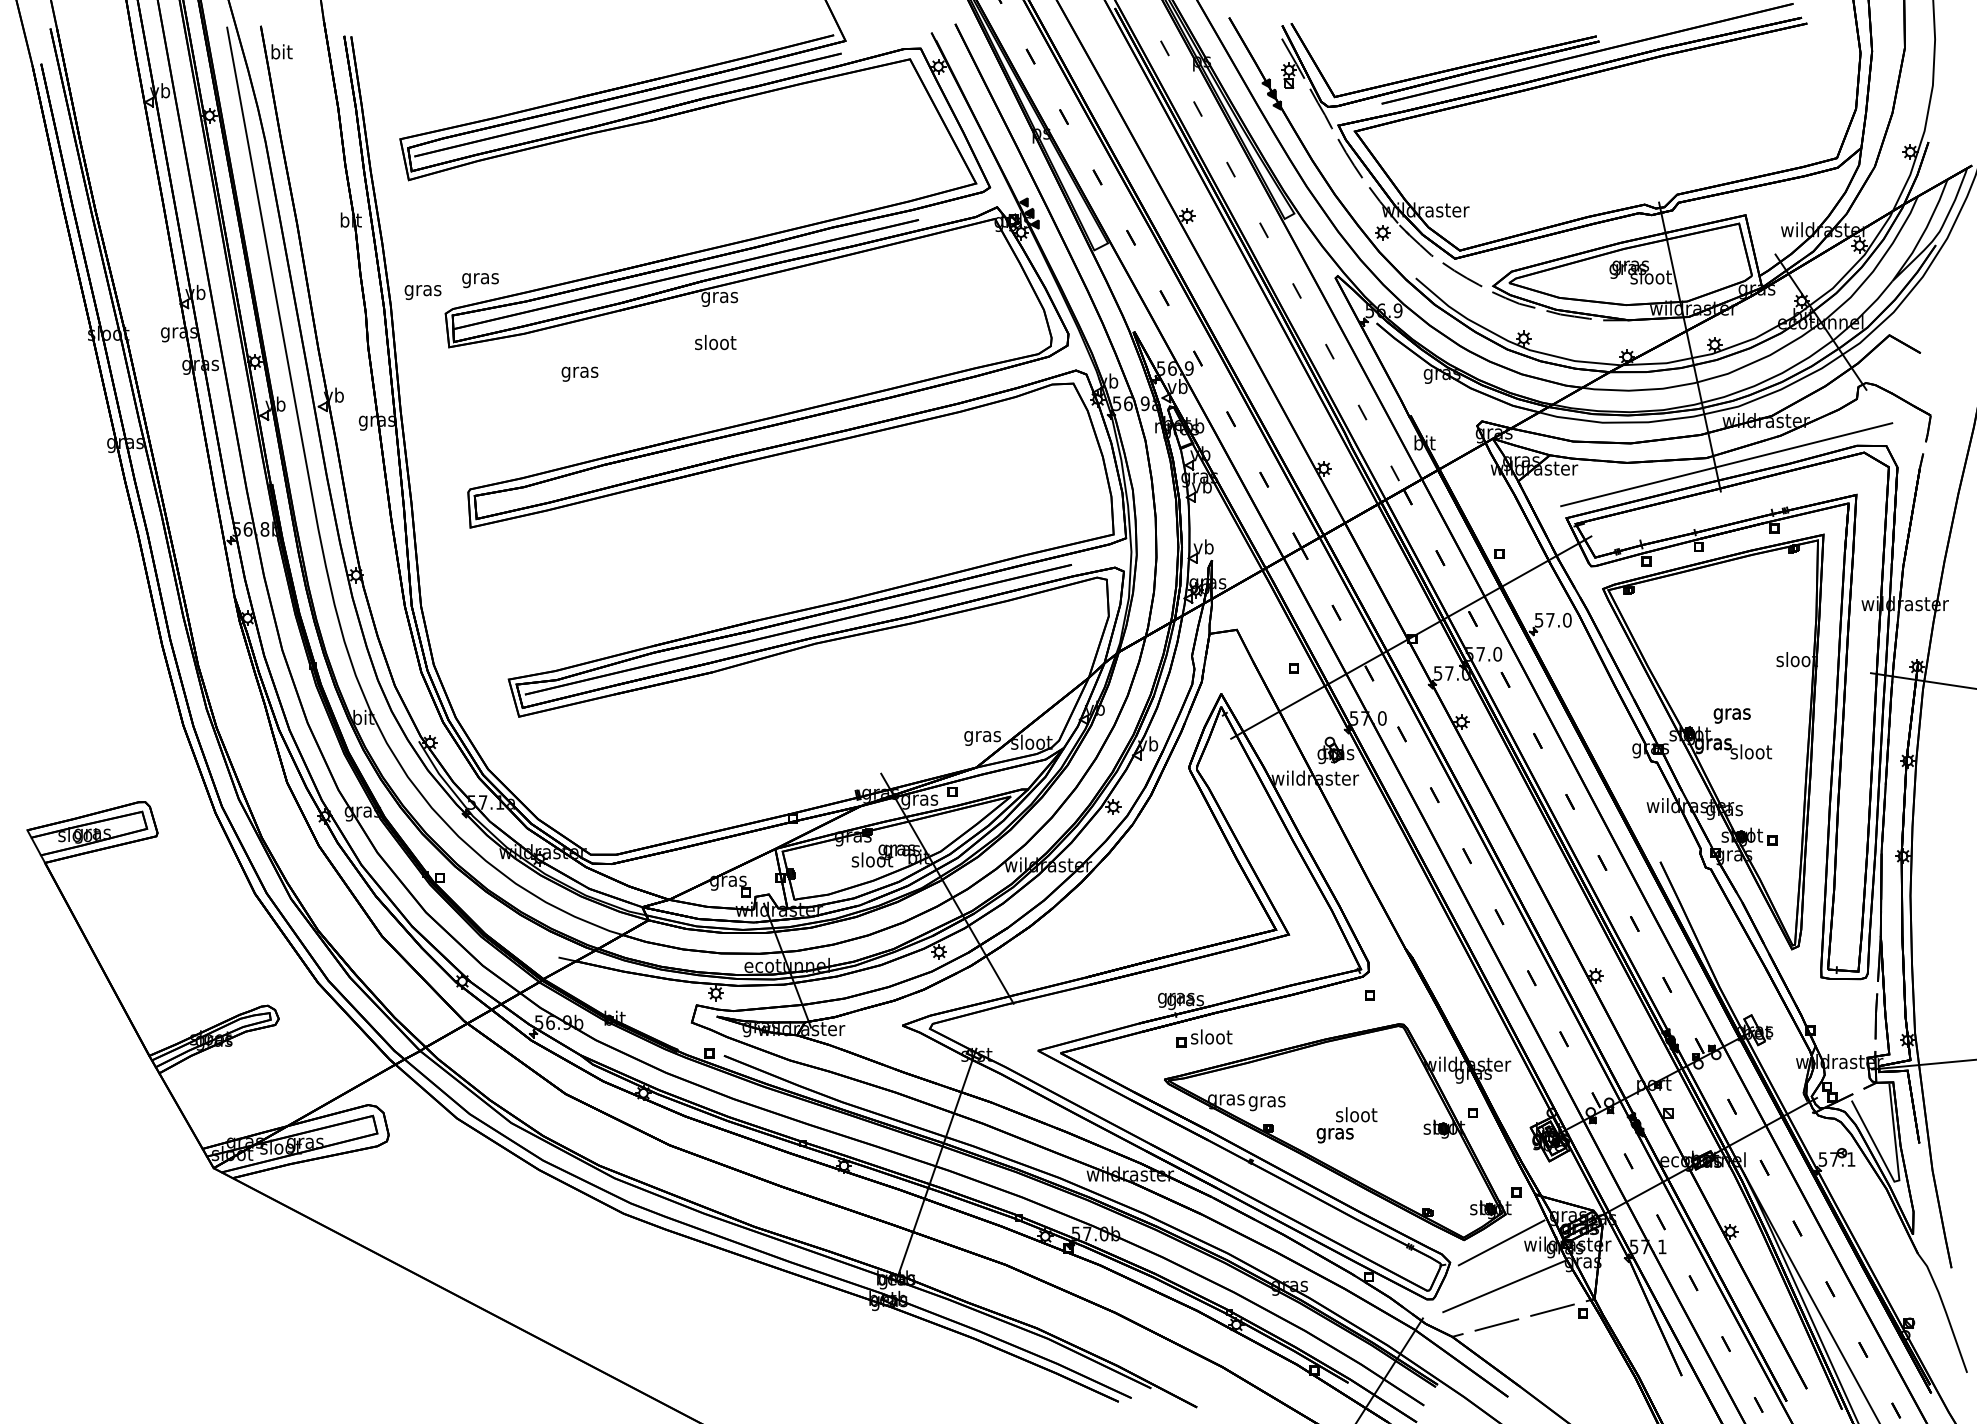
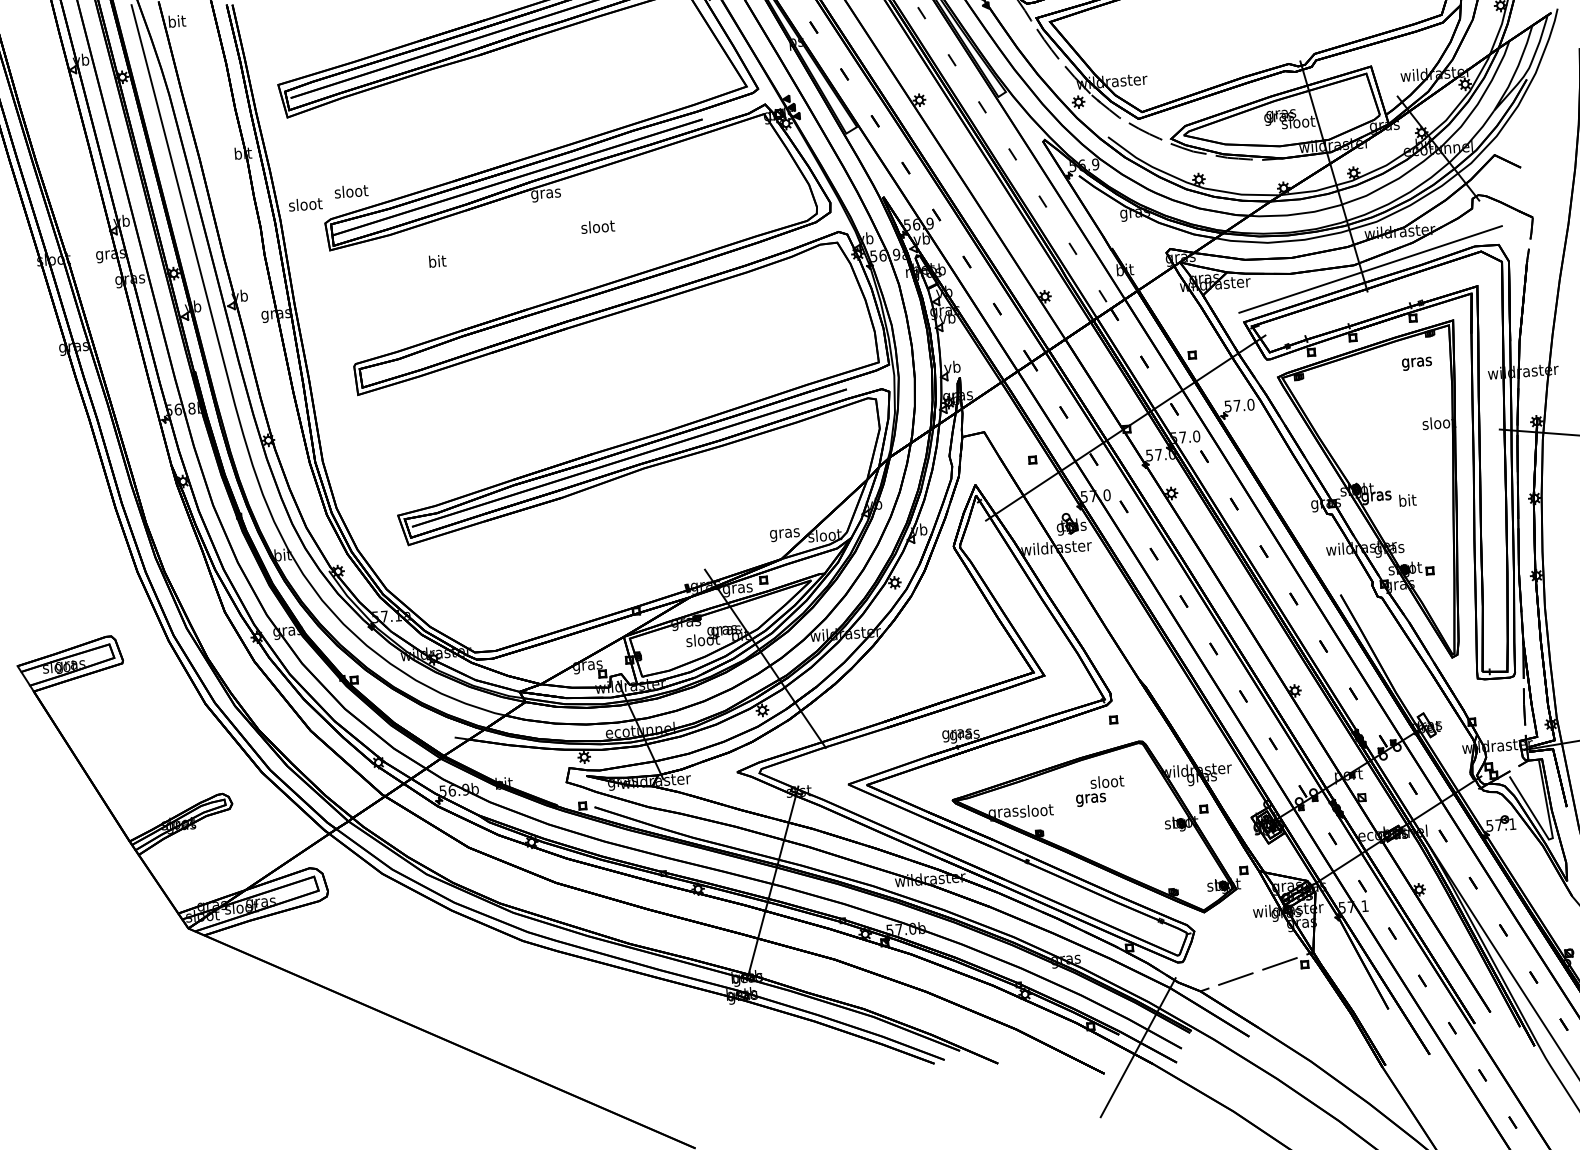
text: (480, 278) -> (351, 192), gras -> sloot
text: (422, 290) -> (305, 206), gras -> sloot
text: (715, 342) -> (597, 226), moved
text: (579, 371) -> (437, 262), gras -> bit
text: (1731, 715) -> (1416, 363), moved
text: (1751, 751) -> (1407, 500), sloot -> bit
part: (1204, 1038) -> (982, 764), removed
text: (1267, 1101) -> (1036, 811), gras -> sloot
text: (1346, 1125) -> (1099, 791), moved
line: (1501, 1242) -> (1234, 912), removed
line: (1503, 1286) -> (1238, 947), removed

